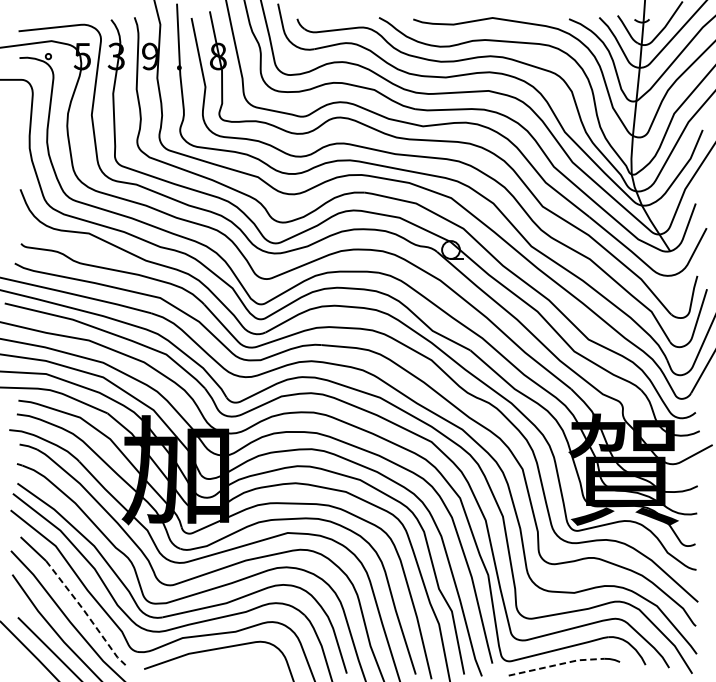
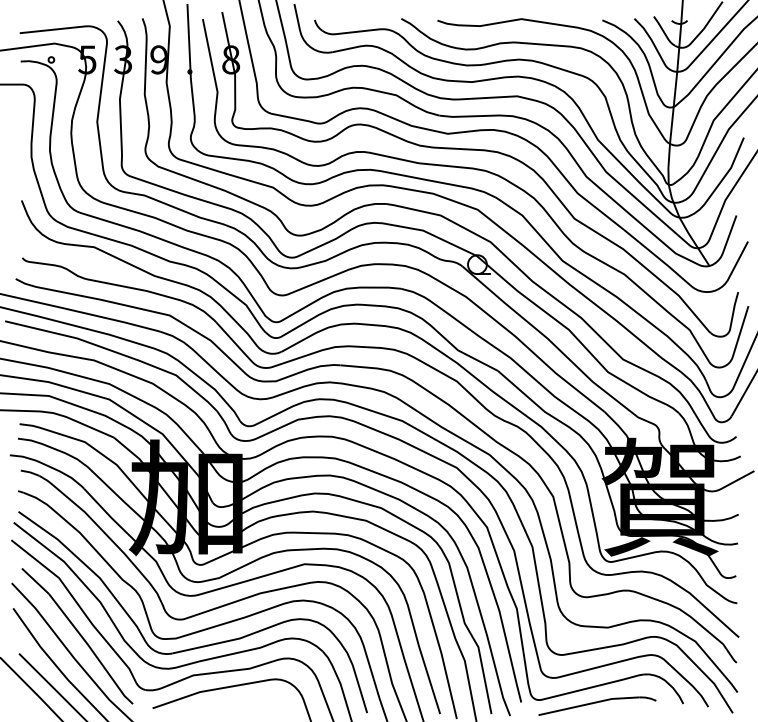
line: (85, 612) -> (90, 648), dashed -> solid
line: (556, 664) -> (589, 703), dashed -> solid

